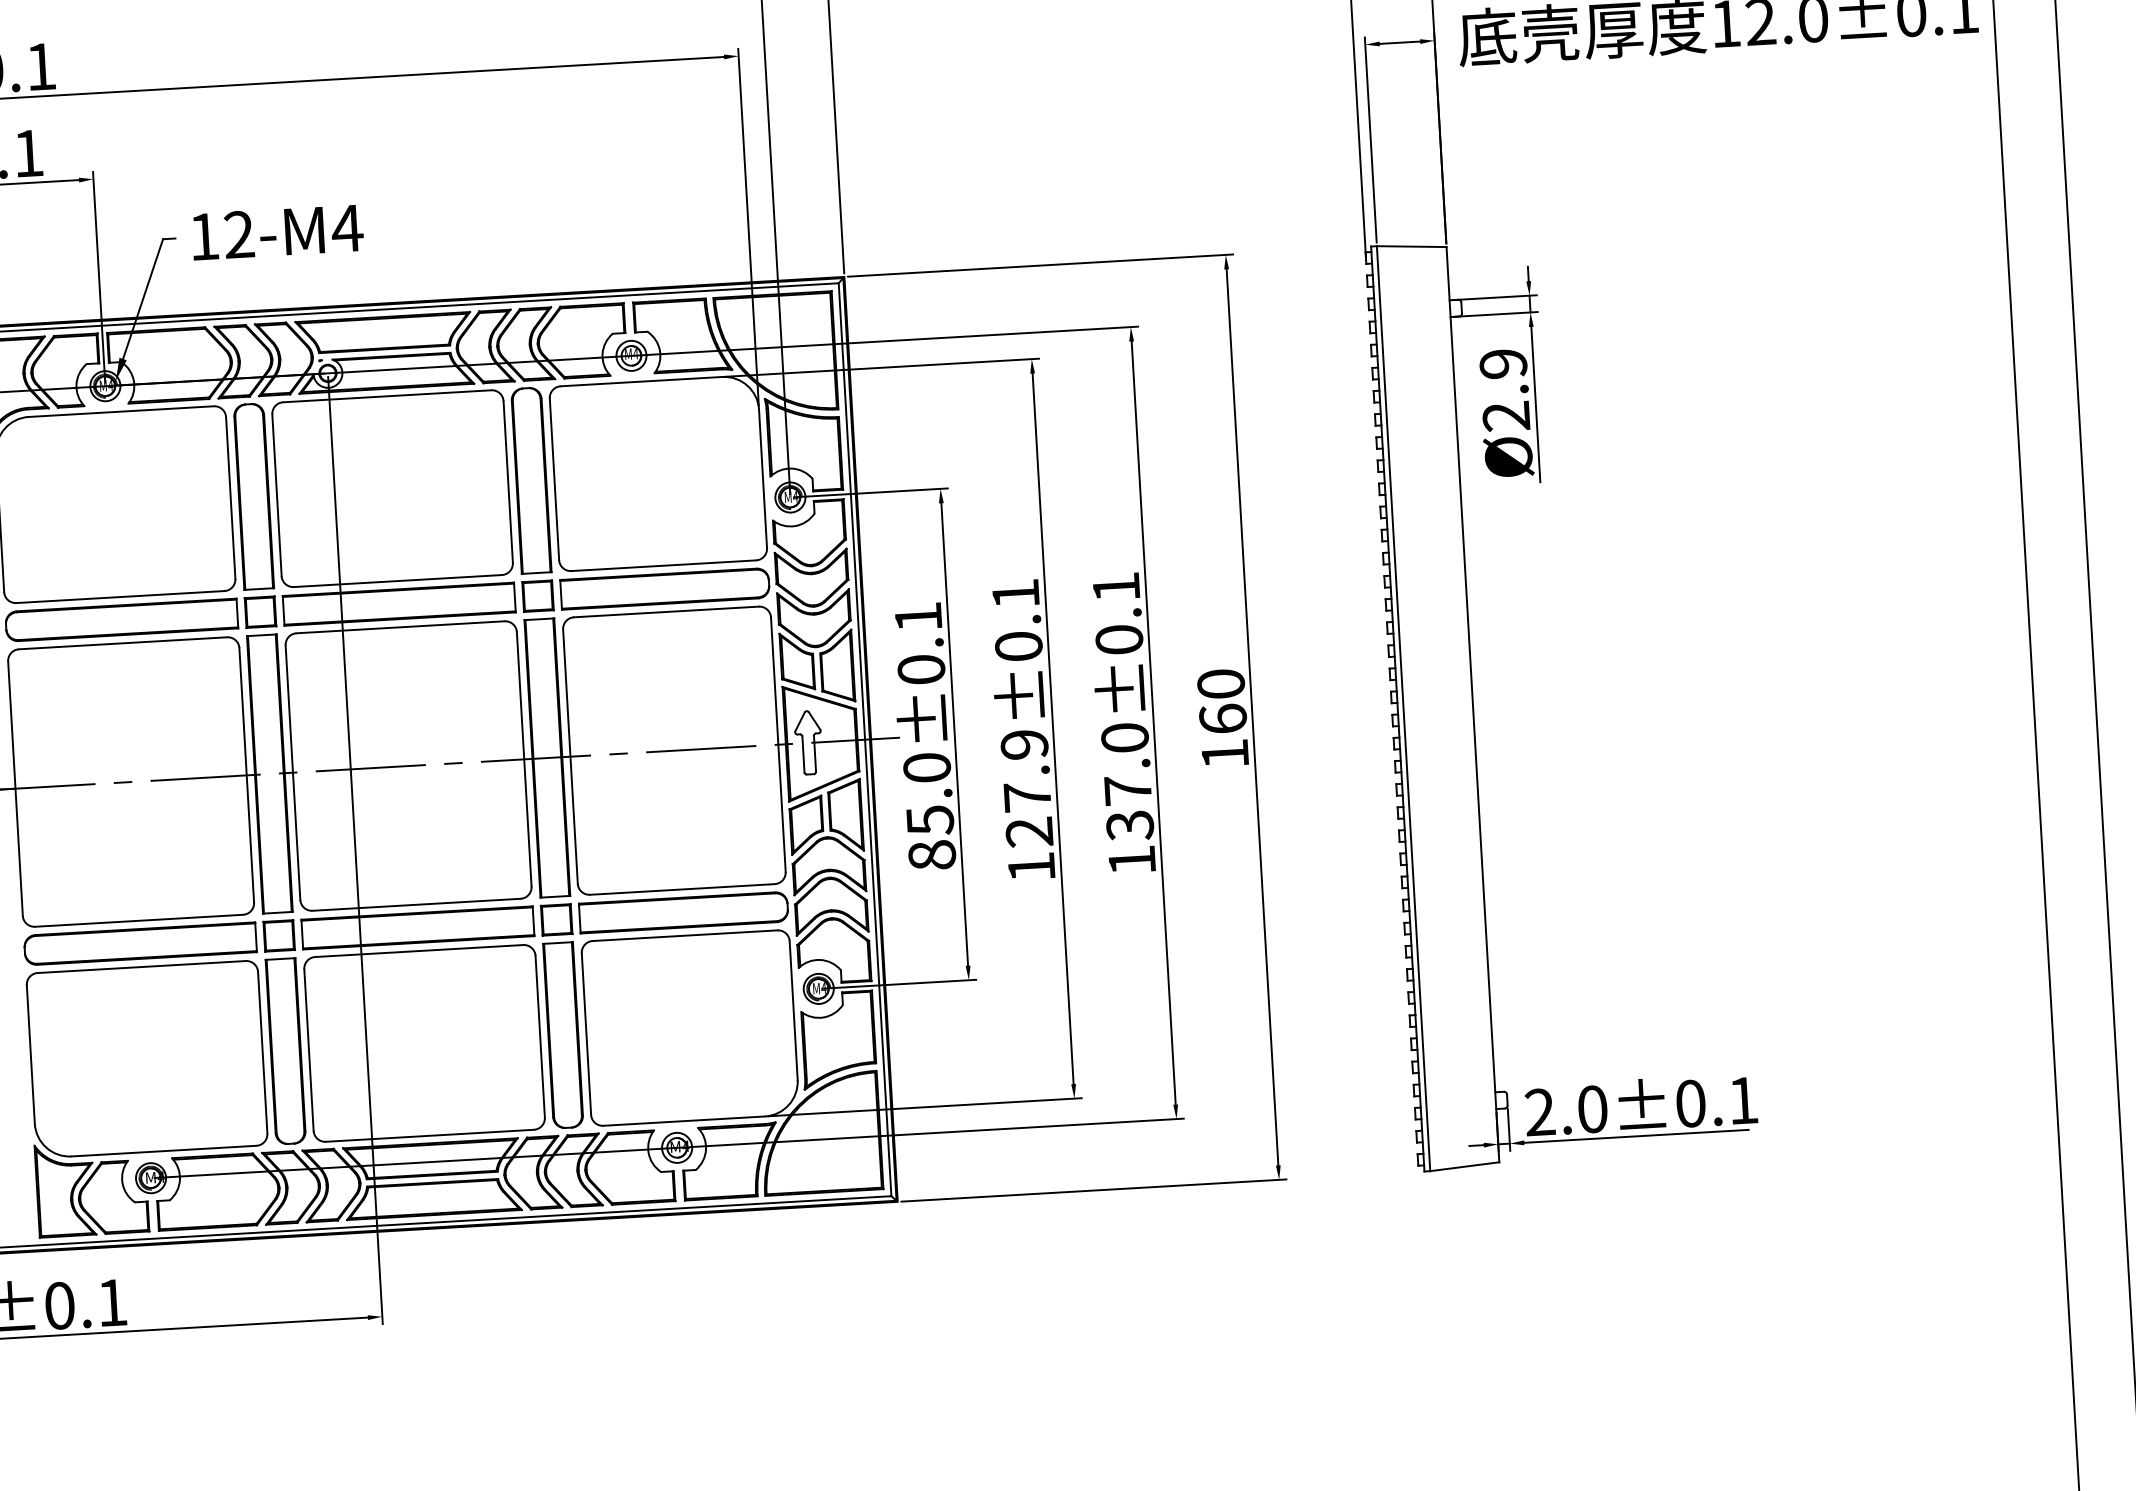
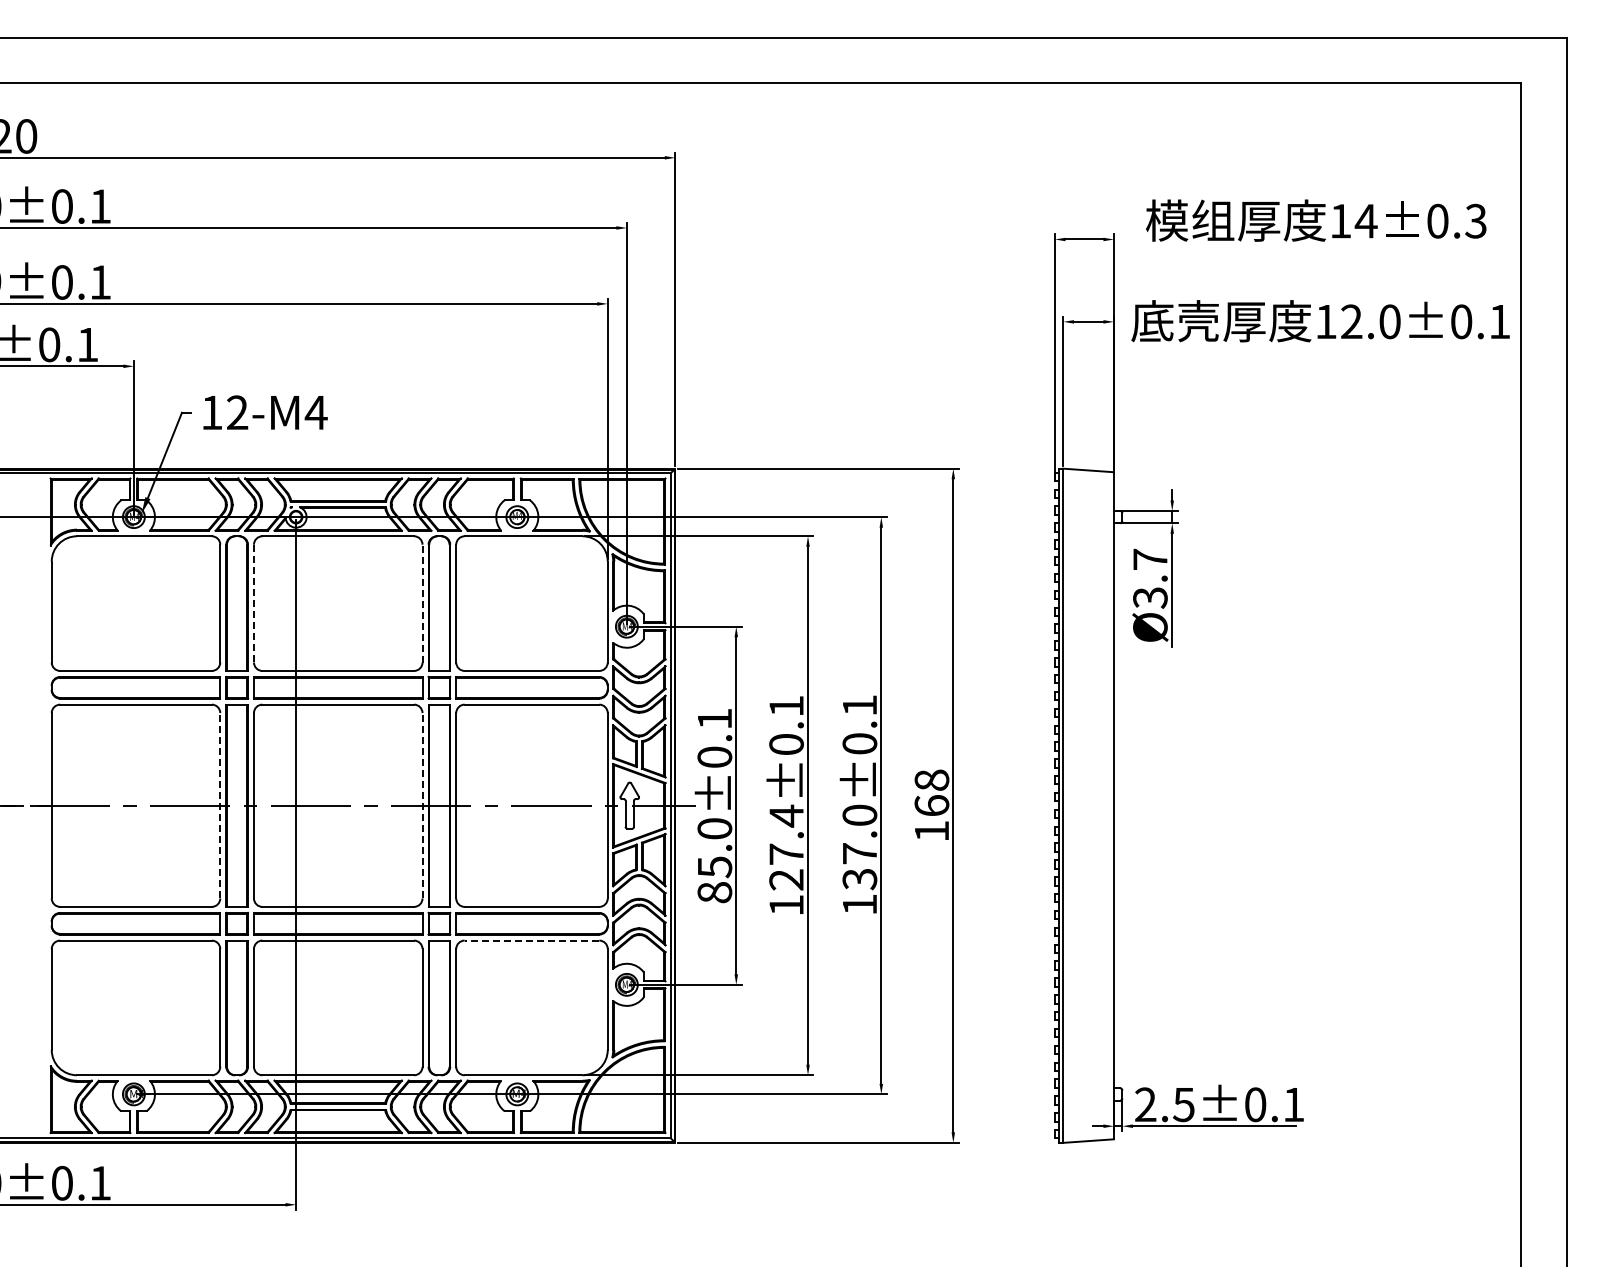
text: (1505, 389) -> (1150, 578), Ø2.9 -> Ø3.7
line: (508, 481) -> (422, 603), solid -> dashed
line: (276, 495) -> (253, 603), solid -> dashed
text: (1220, 683) -> (931, 779), 160 -> 168
text: (1024, 743) -> (786, 815), 127.9±0.1 -> 127.4±0.1
line: (524, 759) -> (422, 805), solid -> dashed
line: (247, 774) -> (220, 805), solid -> dashed
line: (684, 935) -> (531, 940), solid -> dashed
text: (1591, 1109) -> (1183, 1104), 2.0±0.1 -> 2.5±0.1

